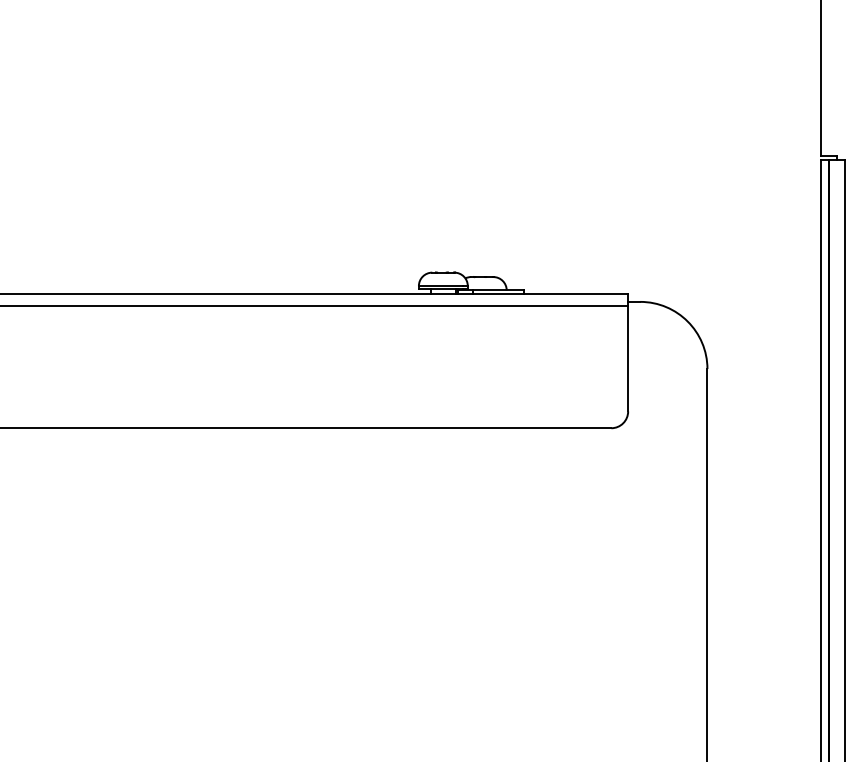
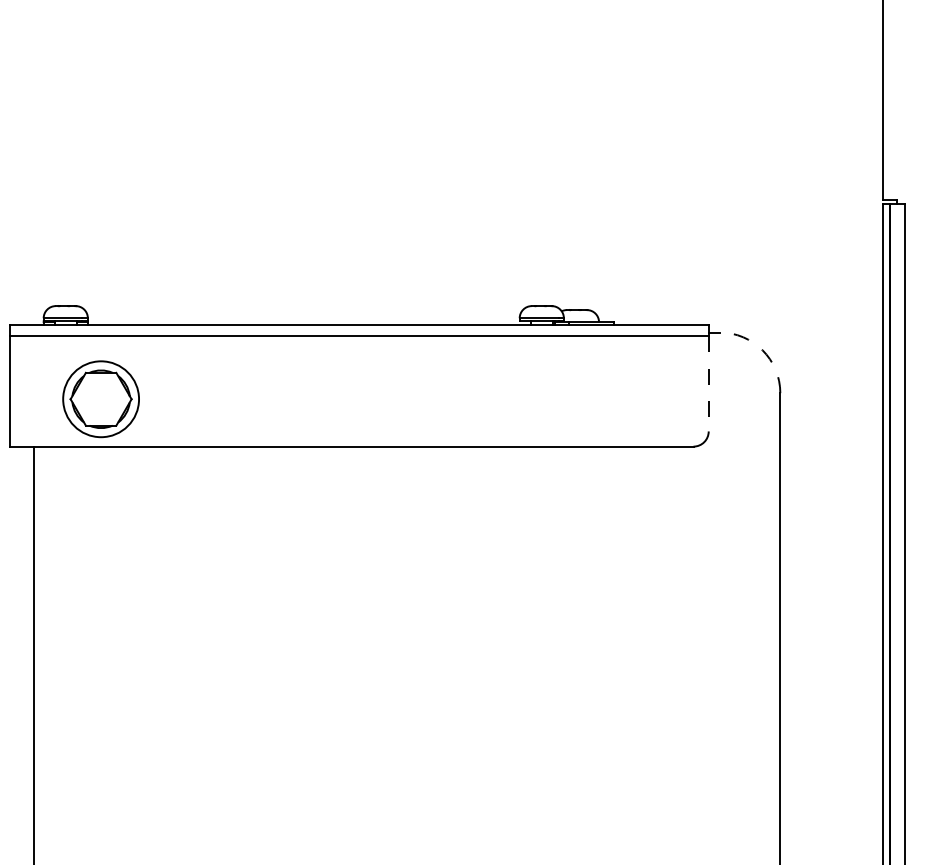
arc: (687, 321) -> (762, 350), solid -> dashed
line: (627, 358) -> (708, 383), solid -> dashed

